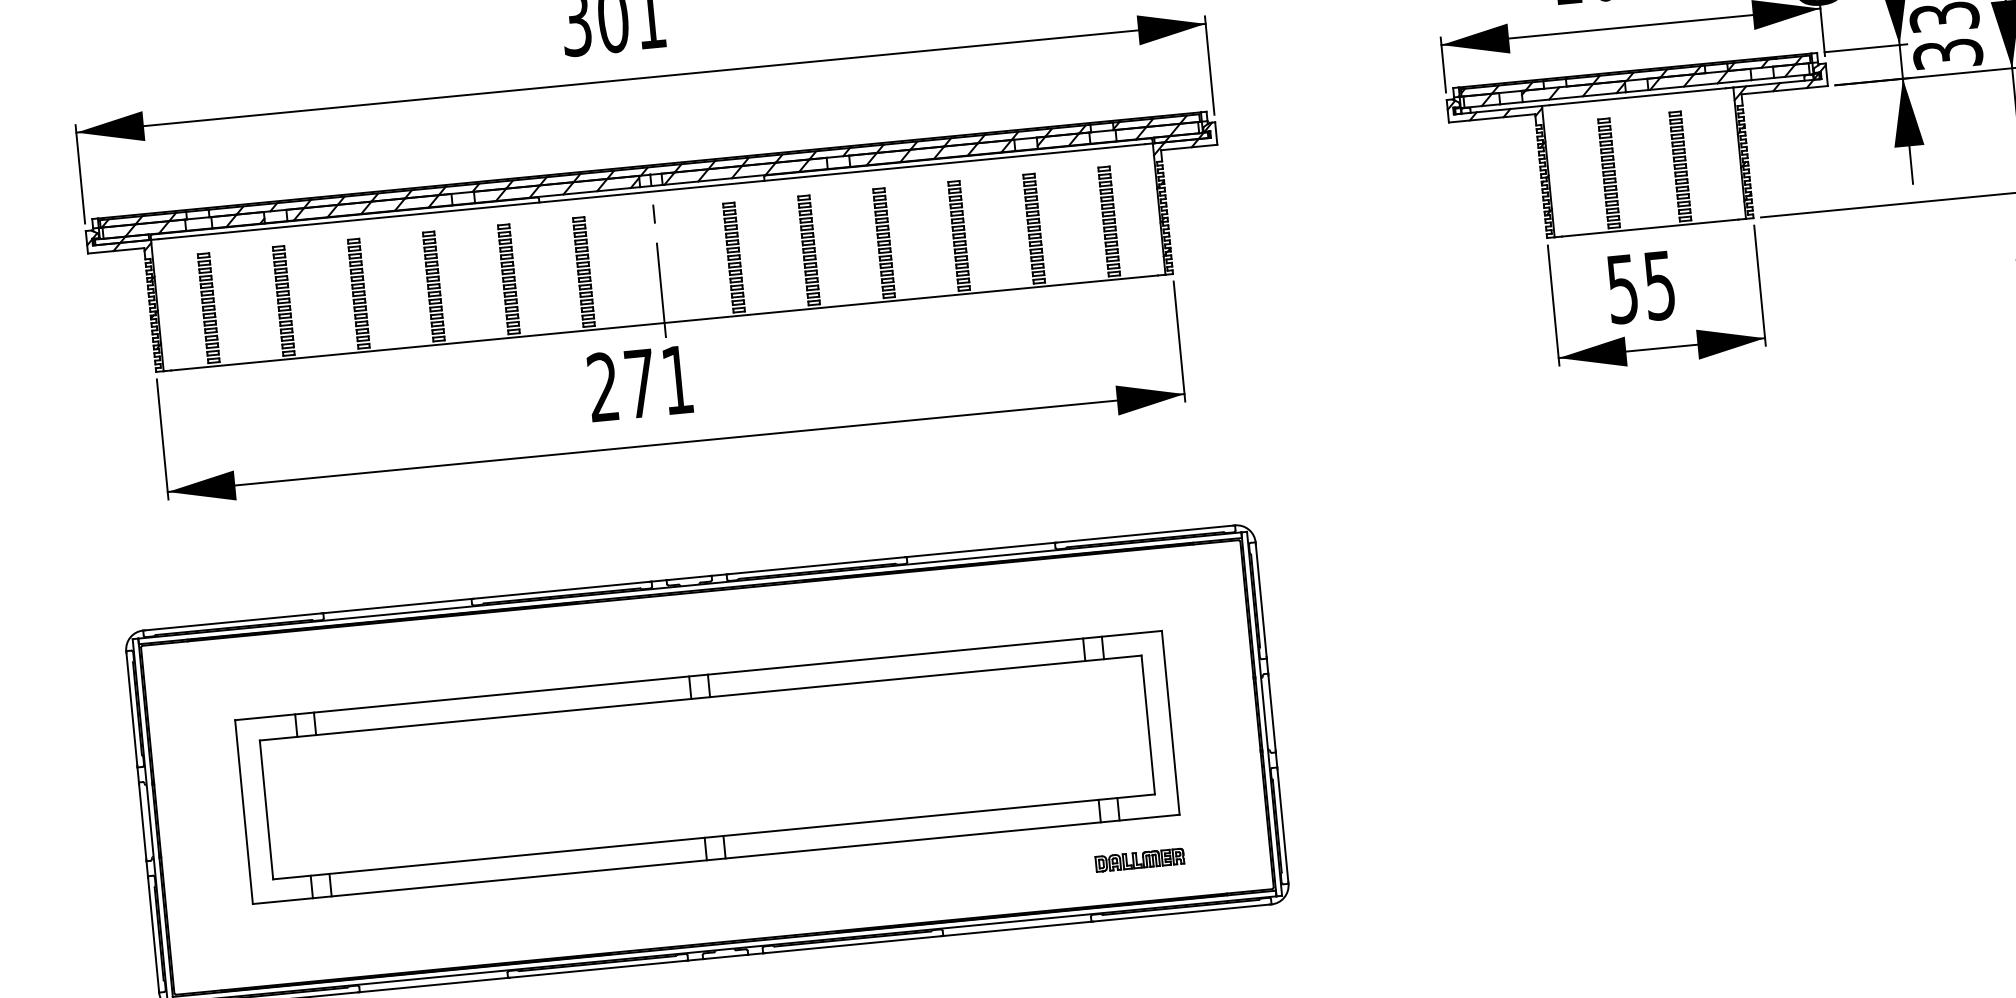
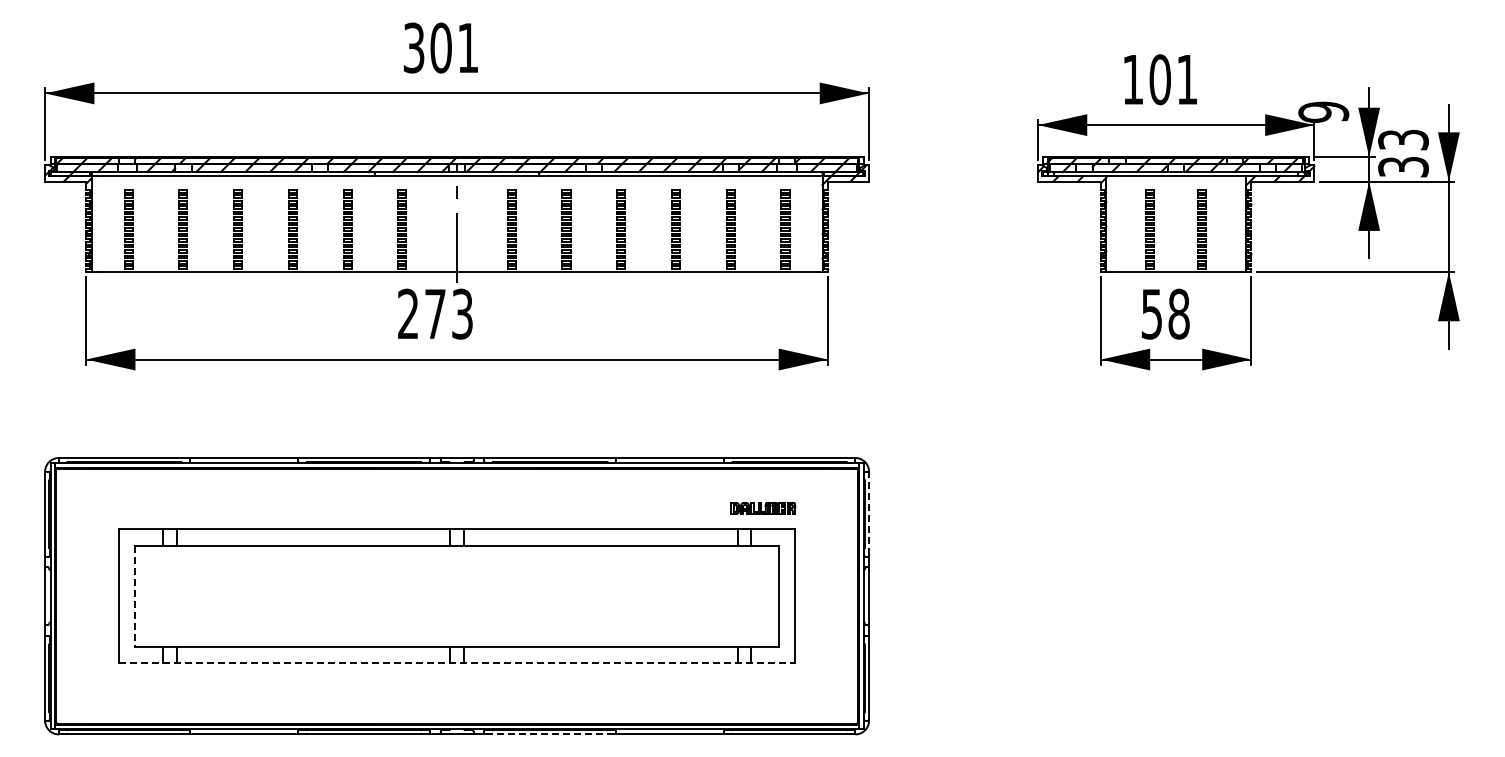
text: (1658, 284) -> (1178, 313), 55 -> 58
text: (677, 379) -> (462, 313), 271 -> 273
line: (1261, 599) -> (869, 513), solid -> dashed
line: (266, 810) -> (135, 596), solid -> dashed
line: (716, 859) -> (457, 663), solid -> dashed
part: (1140, 860) -> (763, 508), moved
line: (853, 944) -> (550, 734), solid -> dashed

